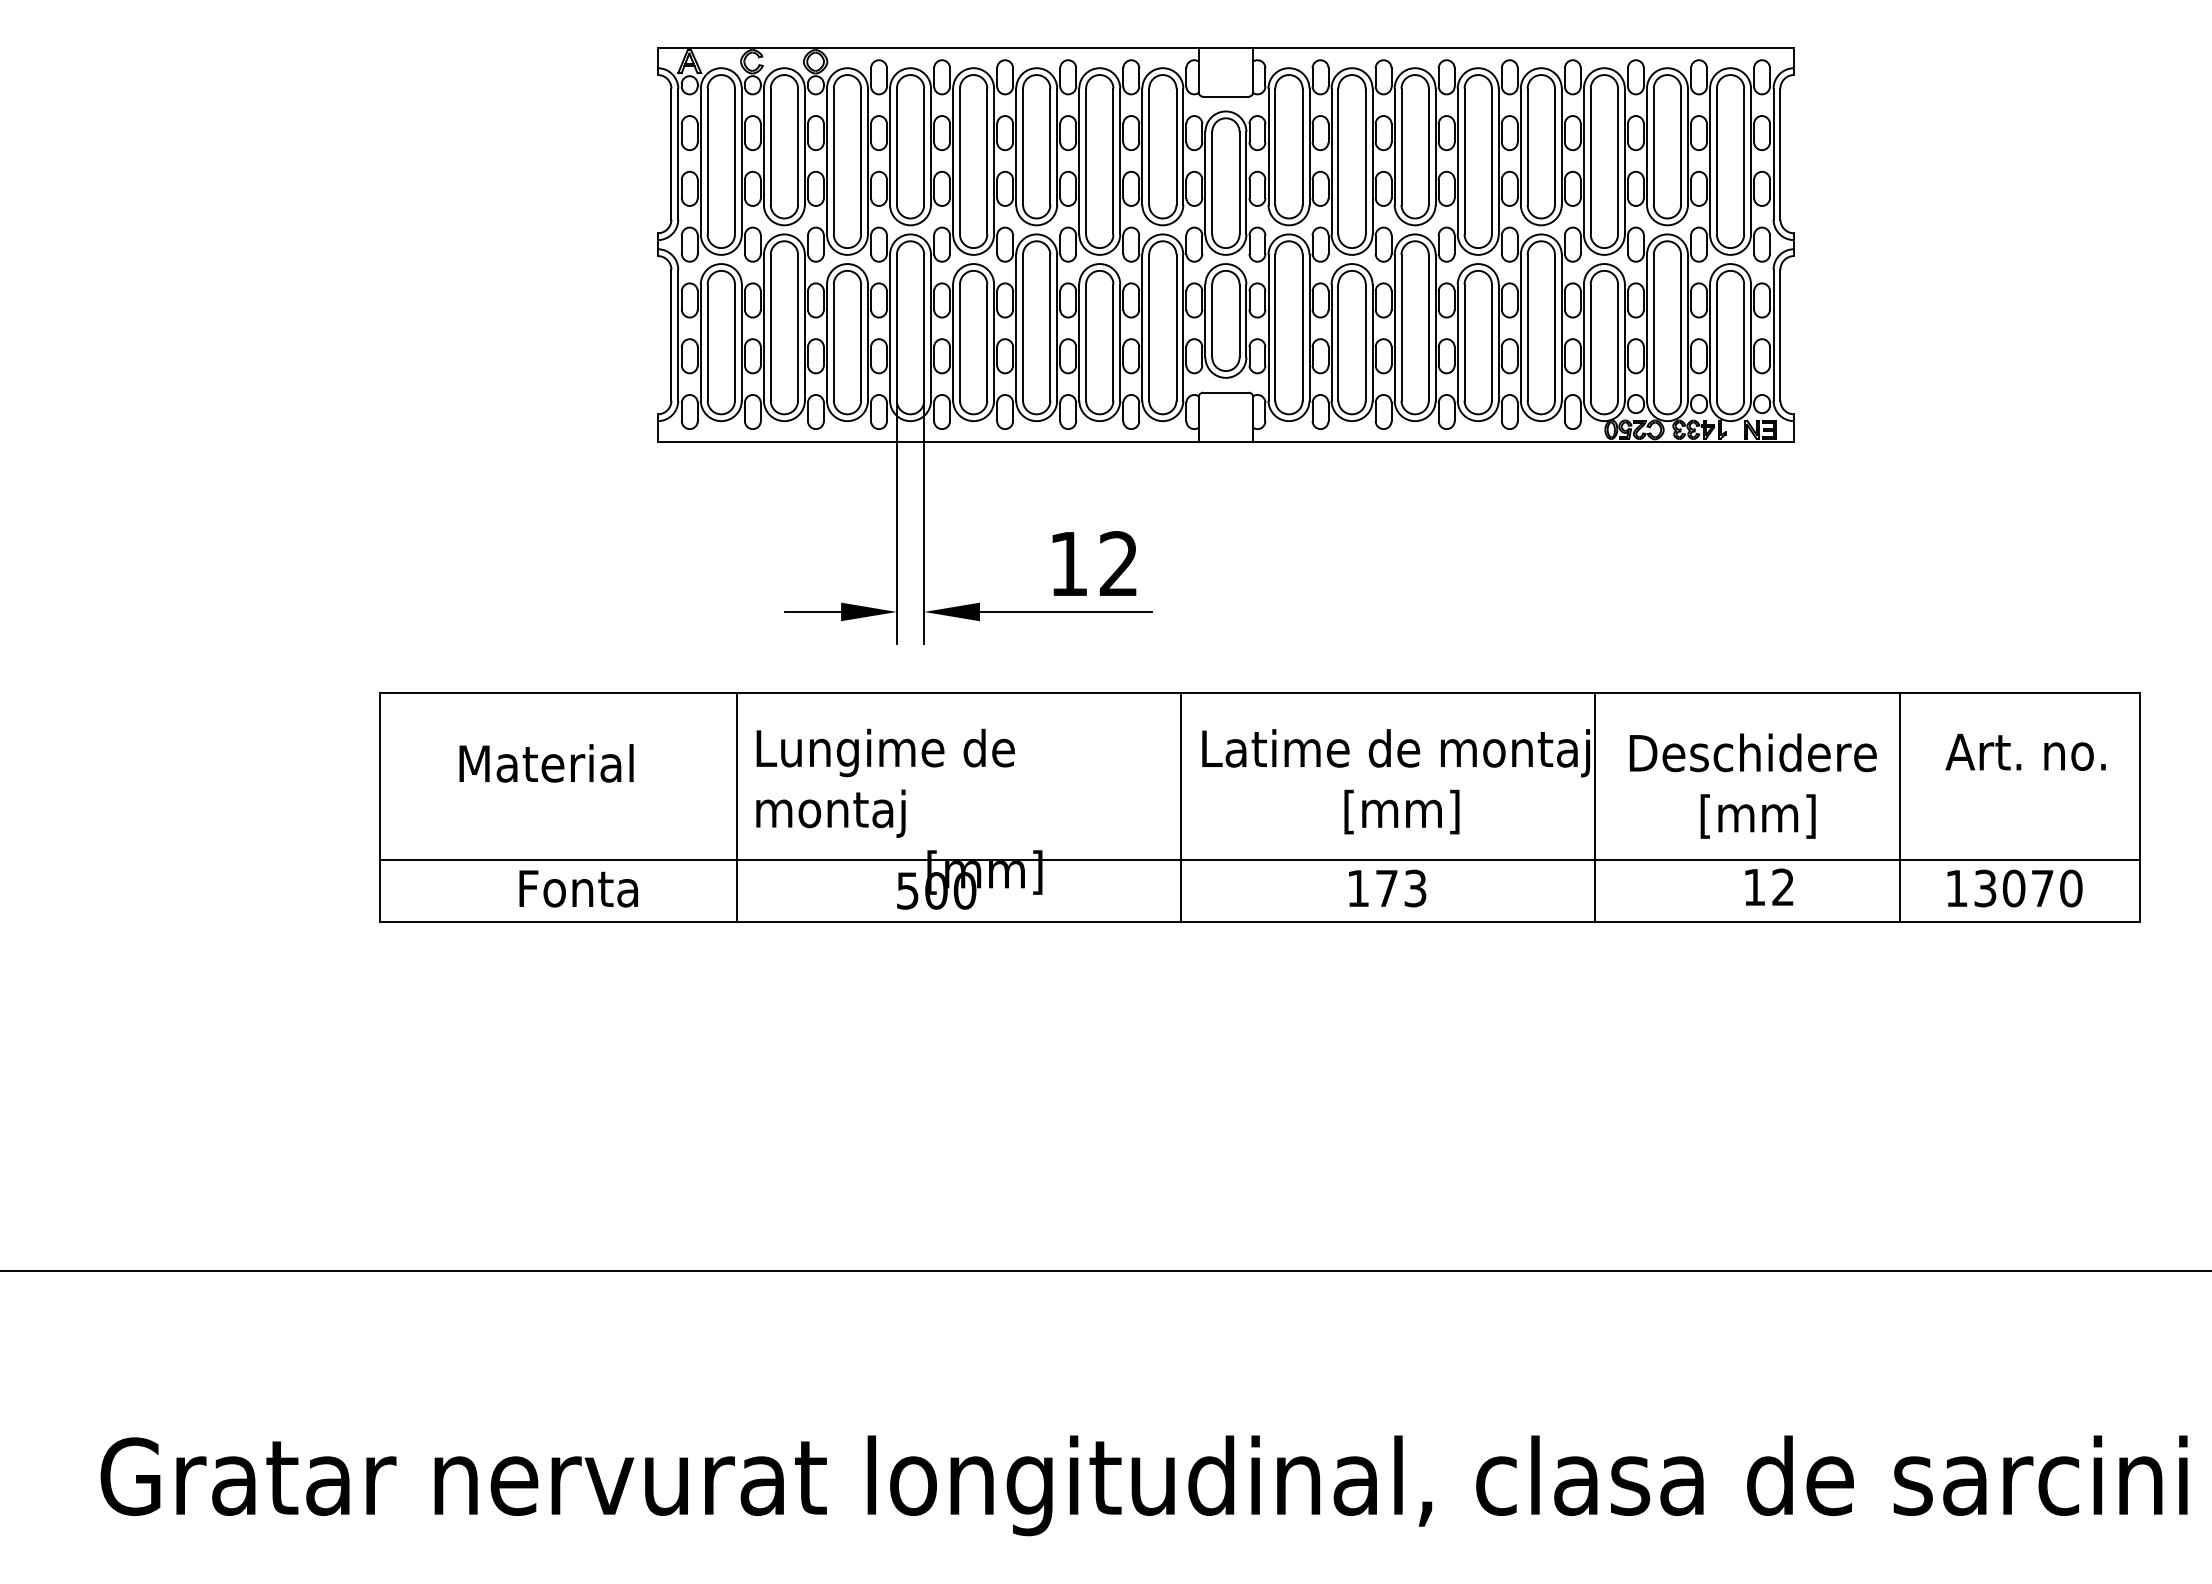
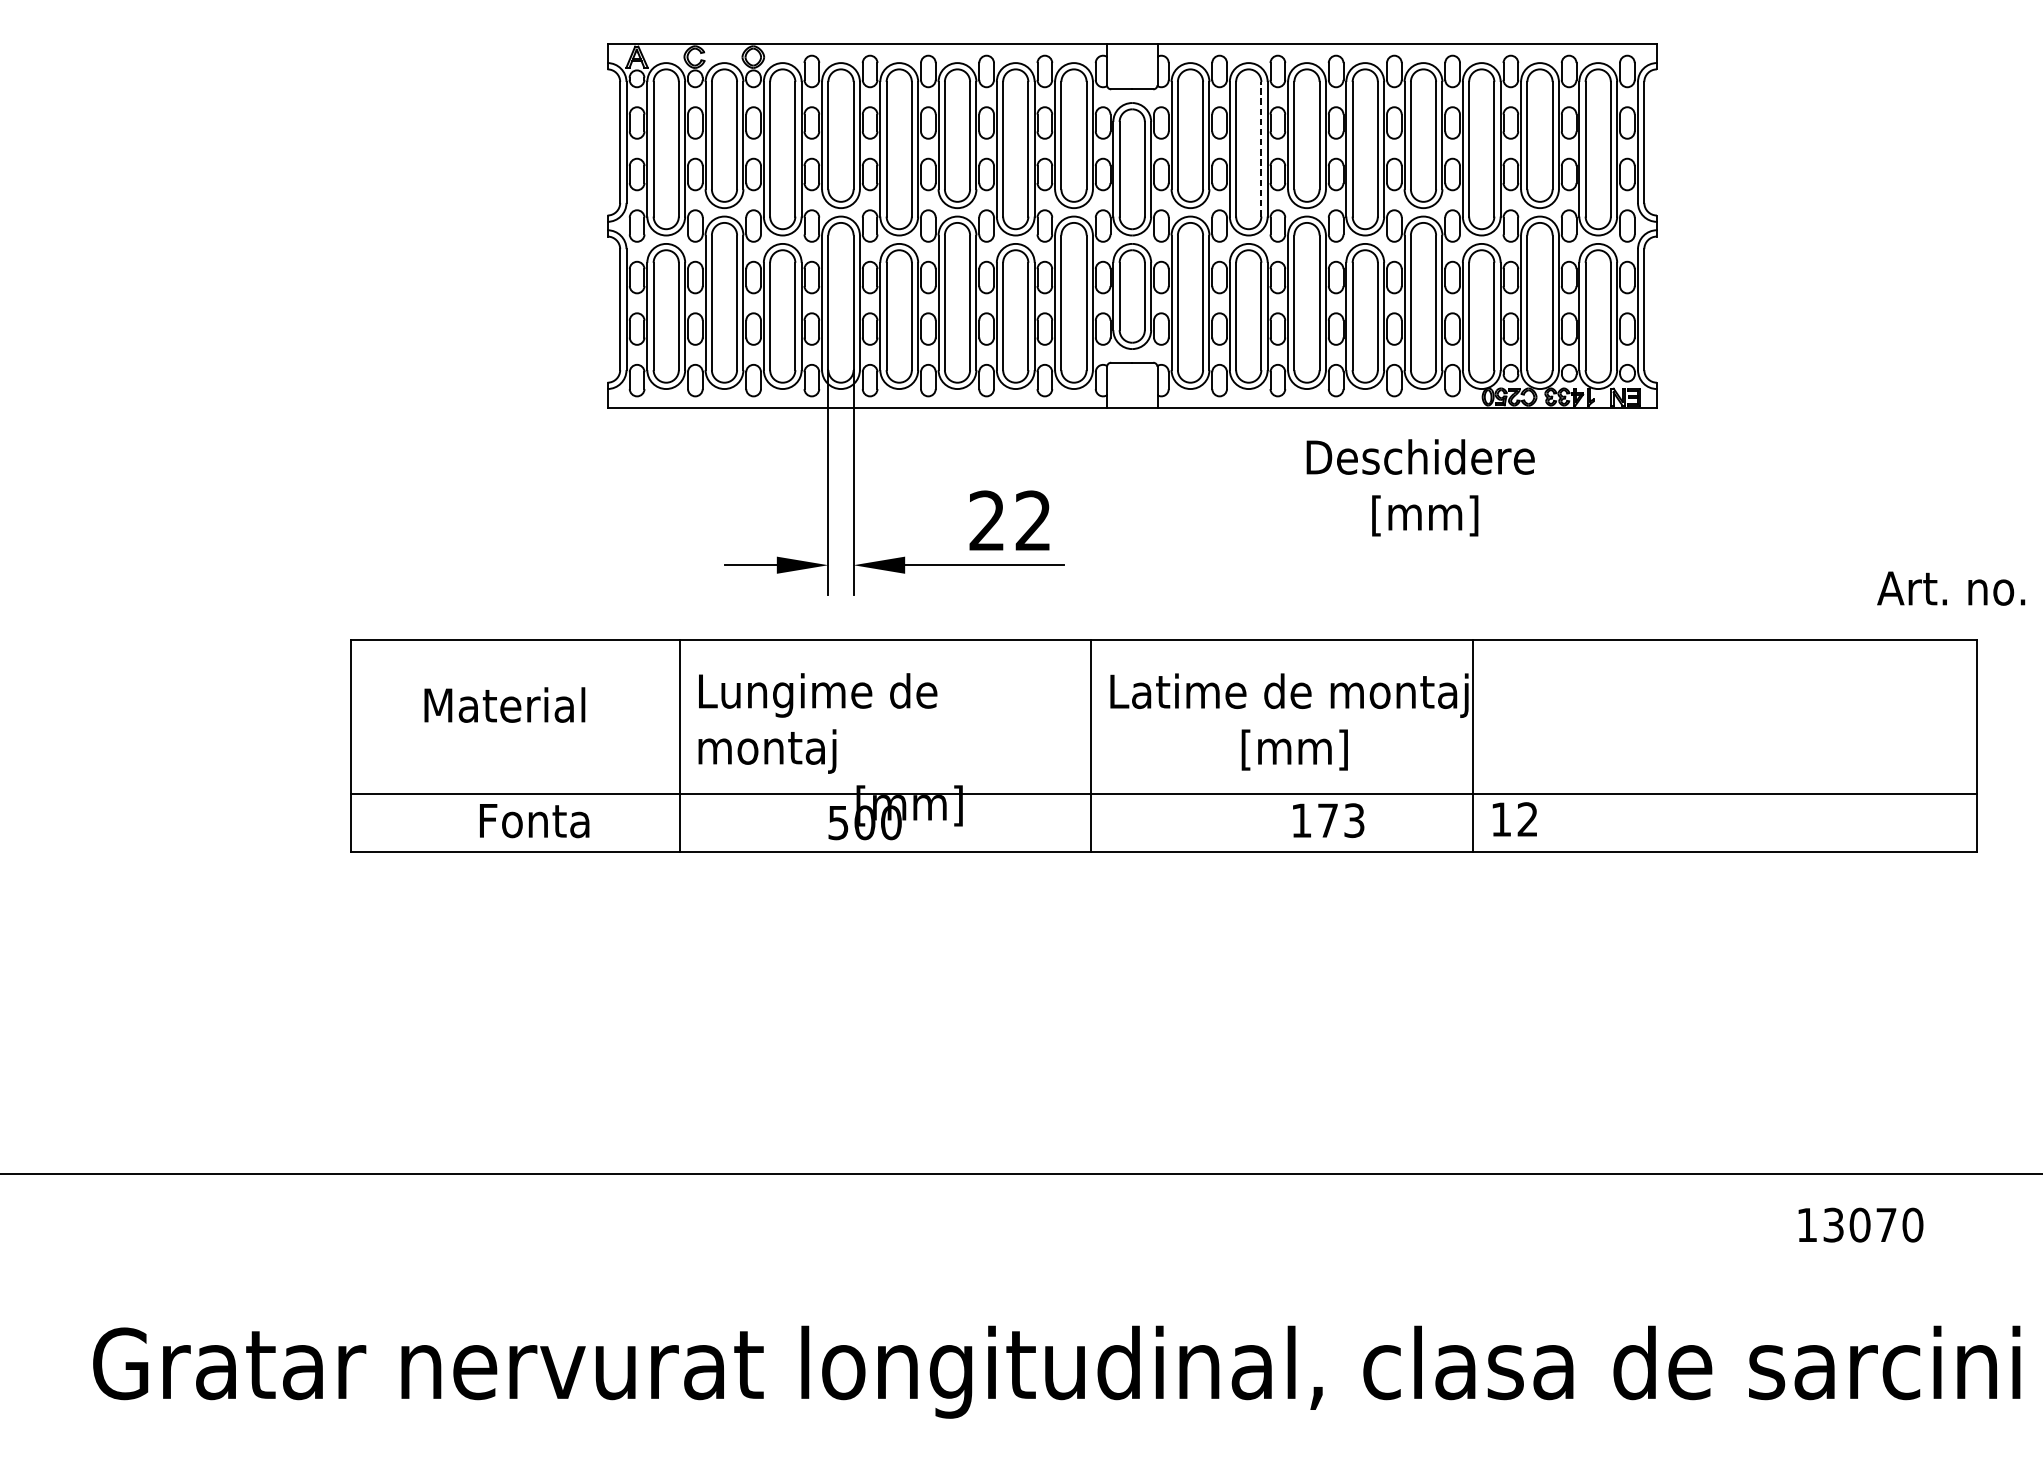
line: (1365, 161) -> (1261, 149), solid -> dashed
text: (1067, 563) -> (985, 520), 12 -> 22
text: (2025, 751) -> (1951, 587), moved
text: (1753, 785) -> (1420, 487), moved
line: (1899, 807) -> (1754, 745), removed
text: (1769, 886) -> (1515, 818), moved
text: (1387, 888) -> (1328, 820), moved
text: (2014, 888) -> (1860, 1225), moved

